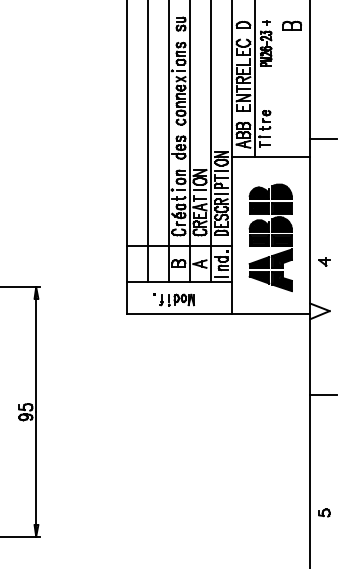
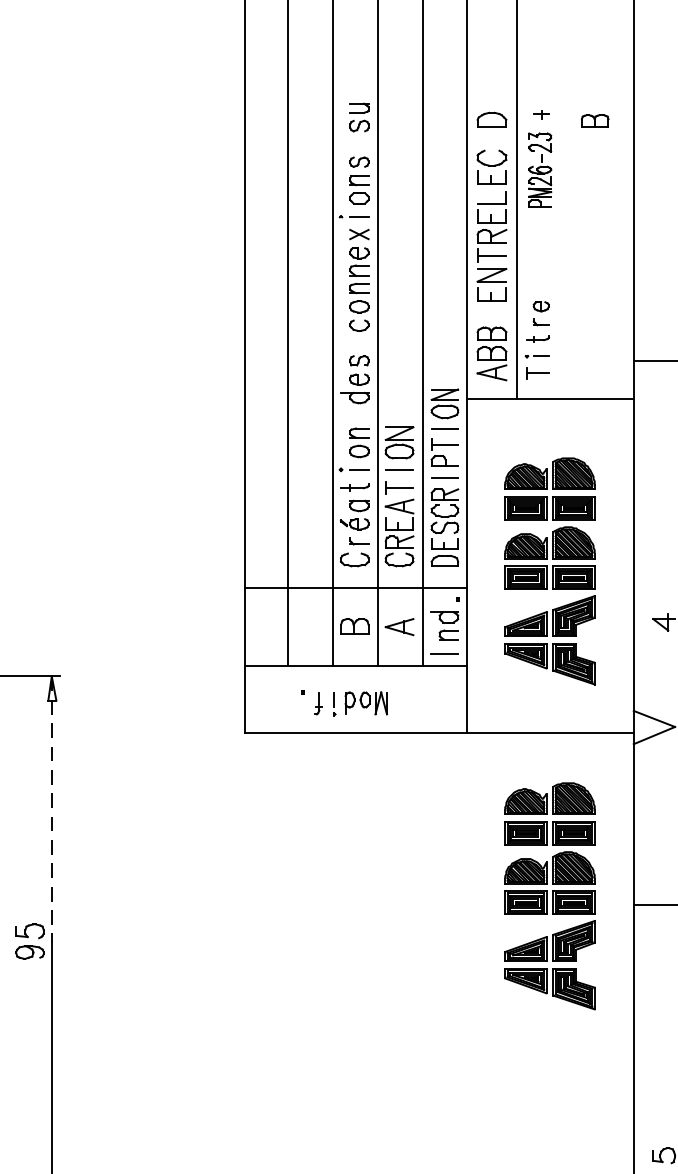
part: (291, 25) -> (593, 120), size x0.7
line: (36, 350) -> (52, 810), solid -> dashed
part: (270, 390) -> (549, 895), added

